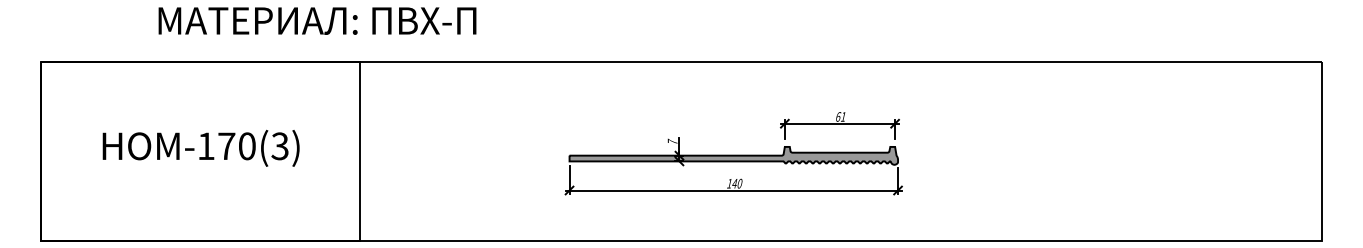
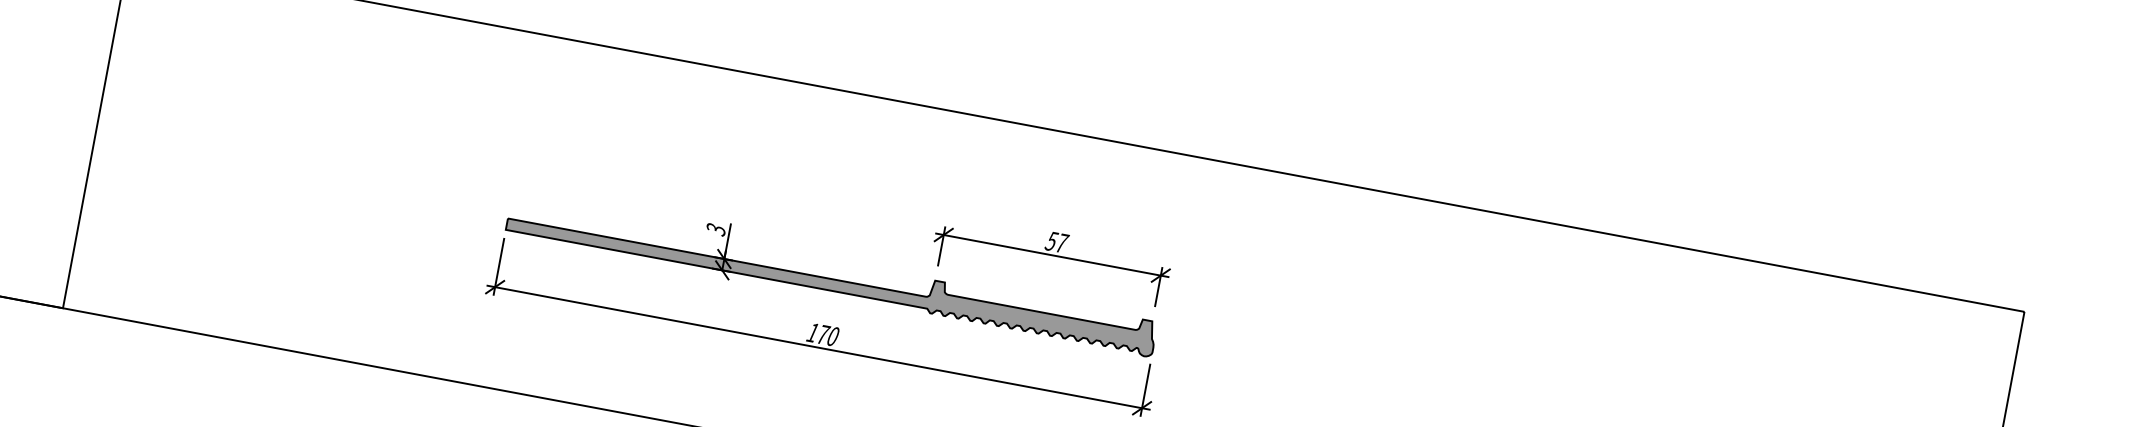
text: (840, 116) -> (1055, 241), 61 -> 57
text: (672, 141) -> (715, 228), 7 -> 3
text: (734, 183) -> (822, 334), 140 -> 170

